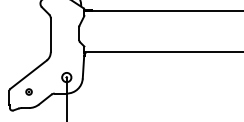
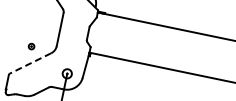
line: (28, 75) -> (30, 64), solid -> dashed
part: (28, 91) -> (31, 46), moved

